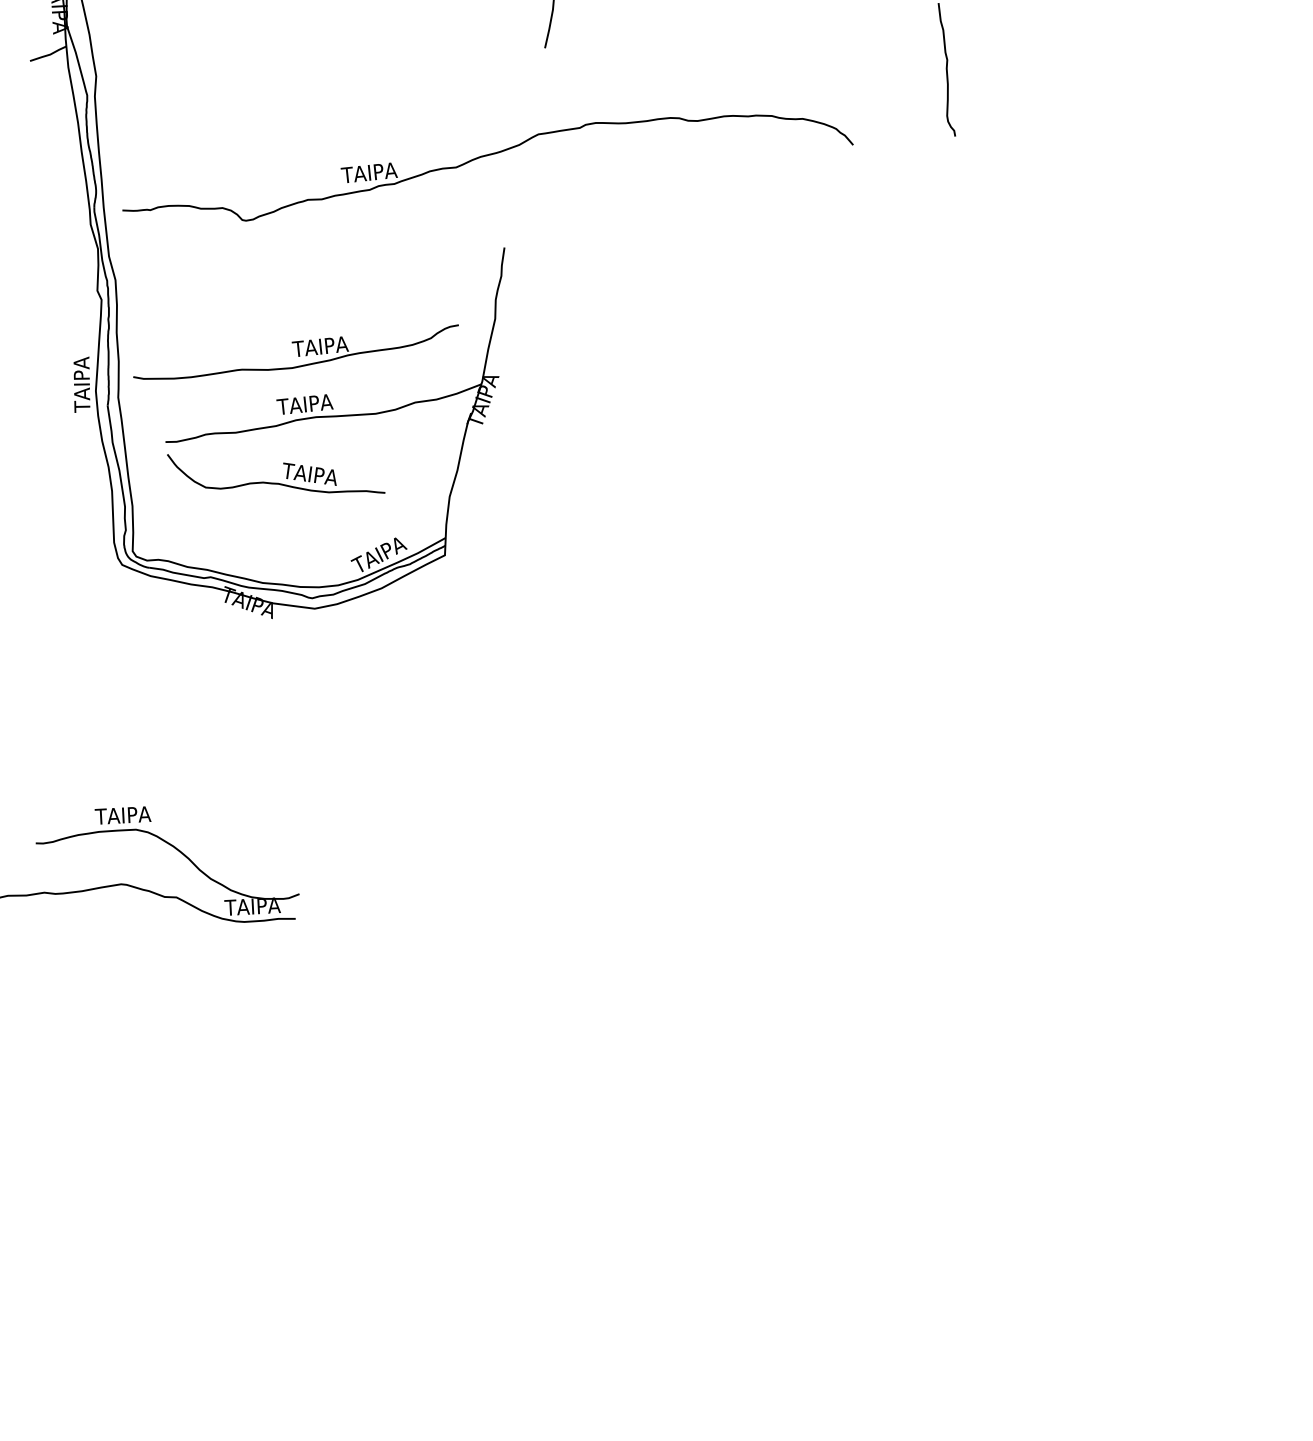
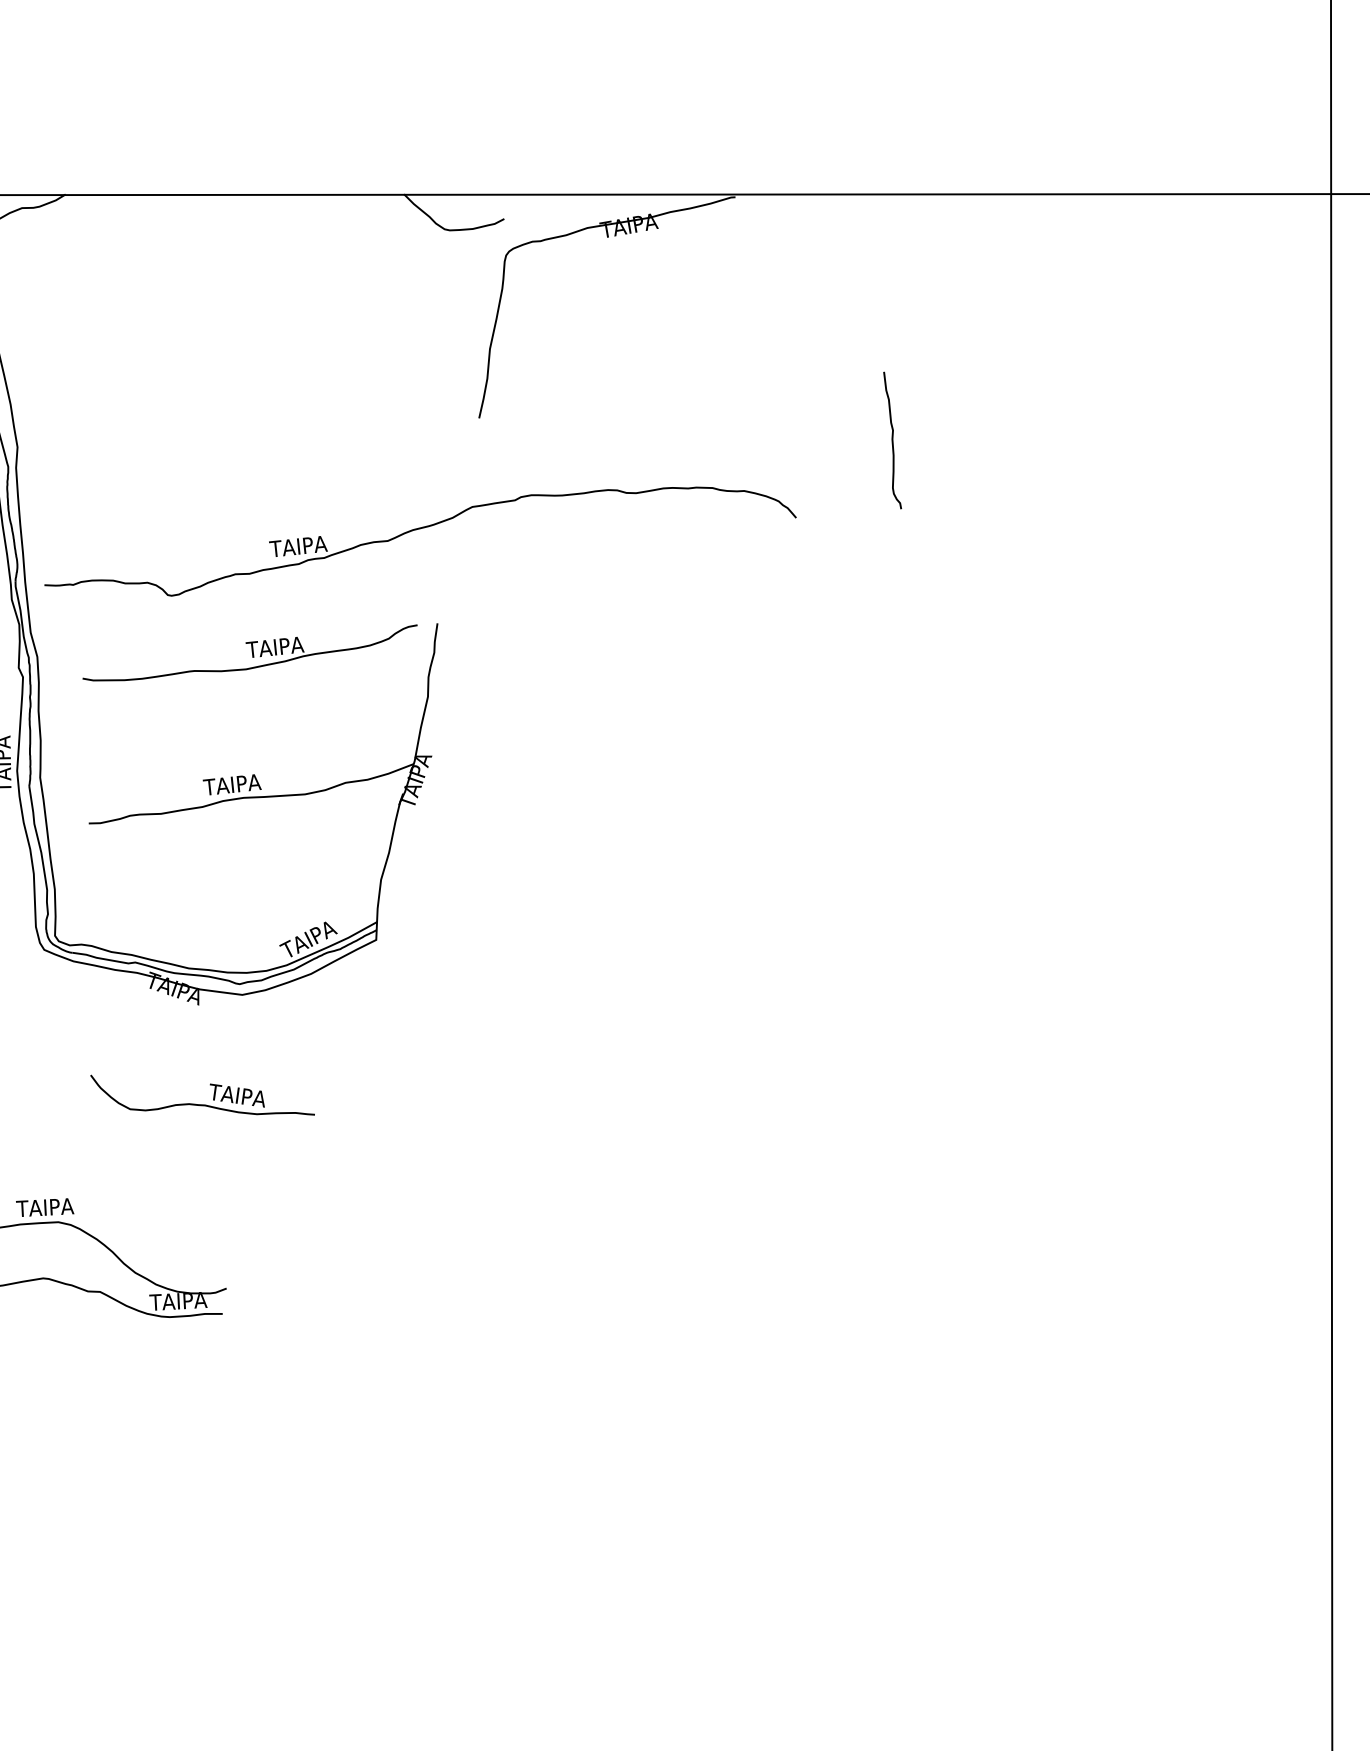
part: (295, 351) -> (249, 652), moved
part: (276, 482) -> (202, 1104), moved

